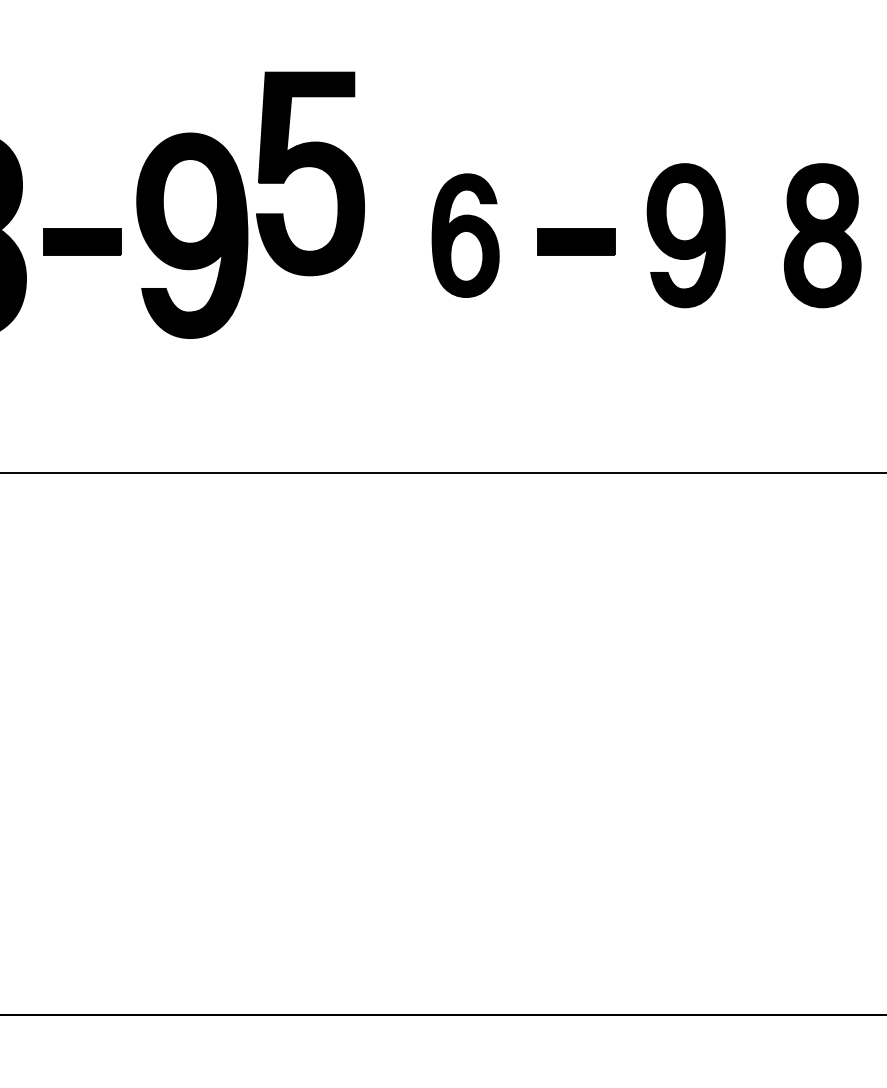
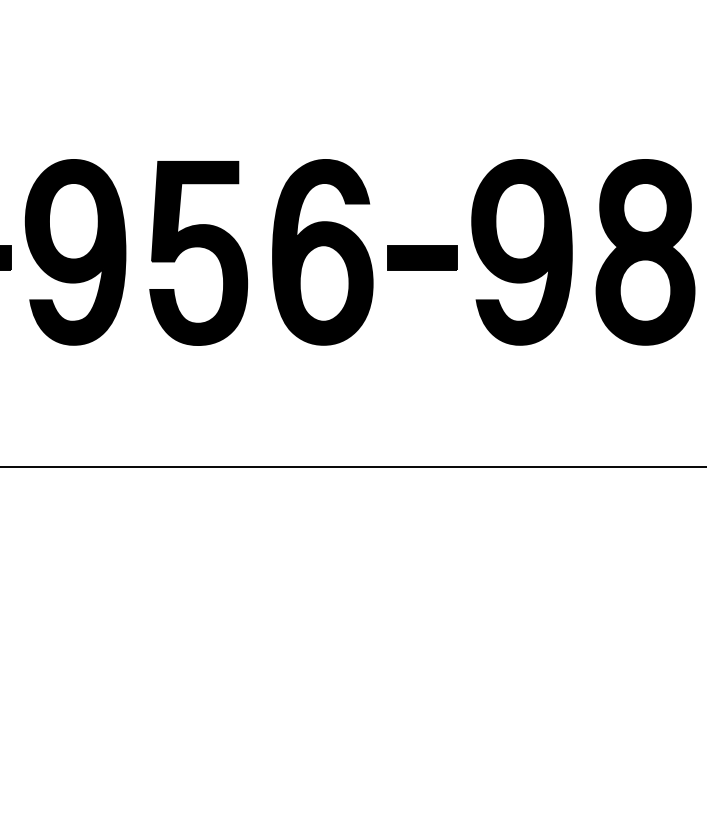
part: (310, 173) -> (198, 253), moved
part: (465, 235) -> (322, 252), size x1.67
part: (686, 235) -> (522, 252), size x1.43
part: (822, 235) -> (645, 252), size x1.43

